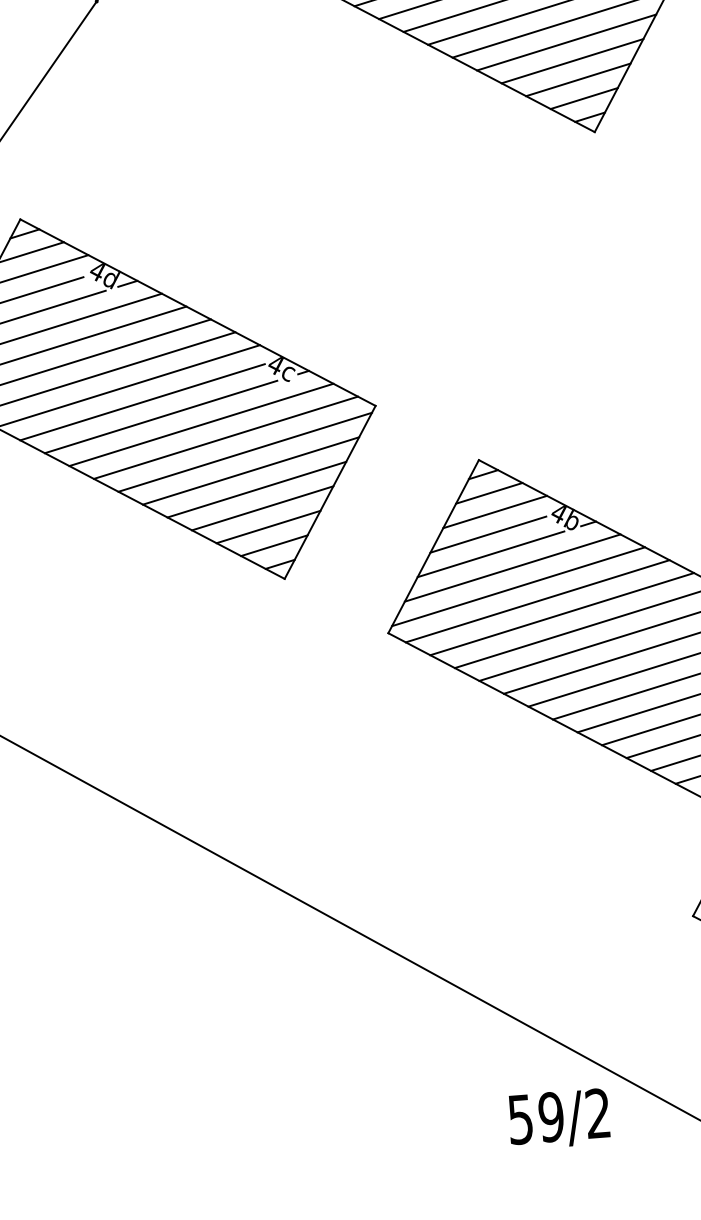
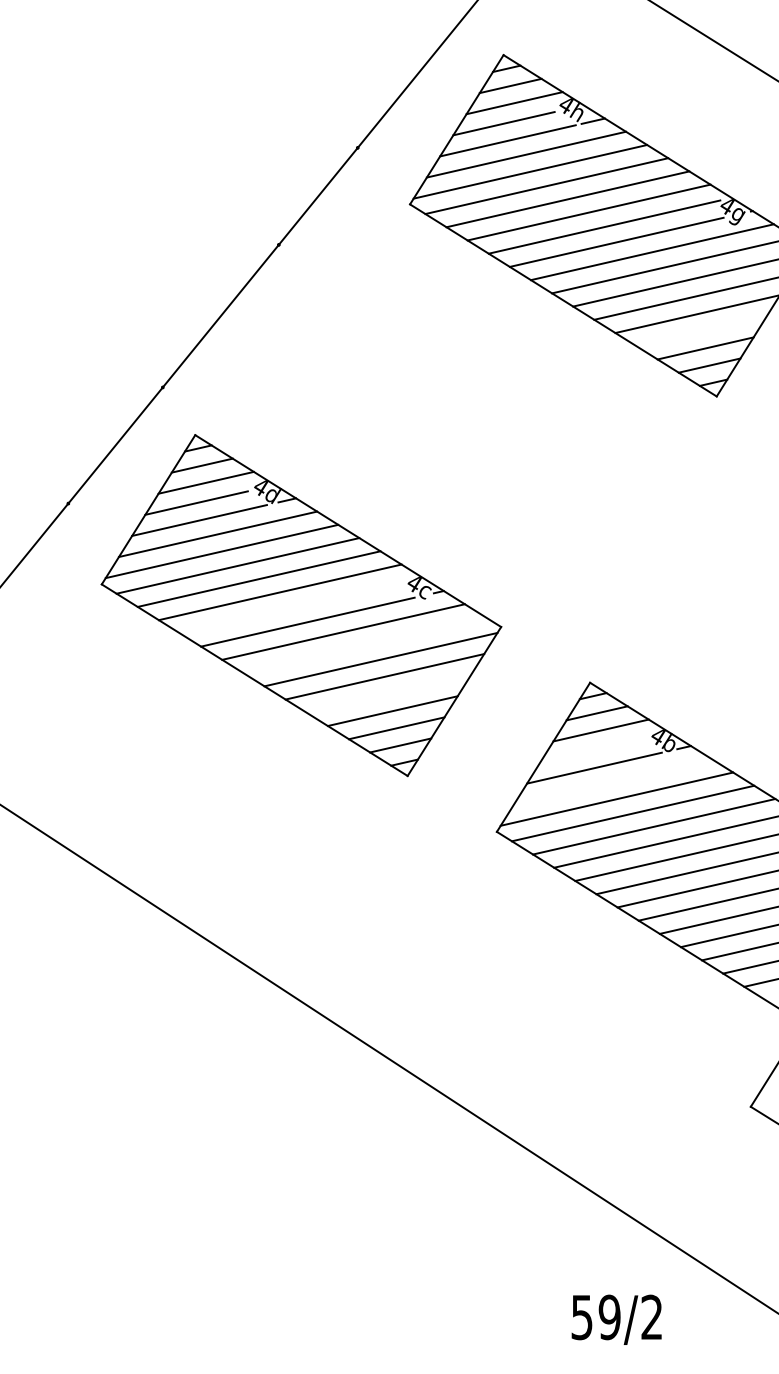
line: (572, 61) -> (701, 331), removed
line: (142, 402) -> (292, 607), removed
line: (225, 438) -> (364, 645), removed
line: (256, 489) -> (388, 693), removed
line: (488, 534) -> (593, 750), removed
line: (512, 567) -> (612, 781), removed
text: (558, 1118) -> (616, 1319), moved

